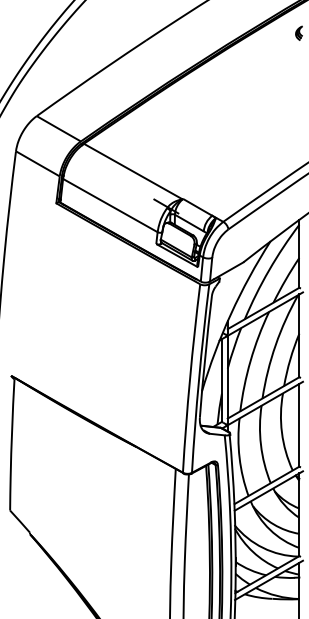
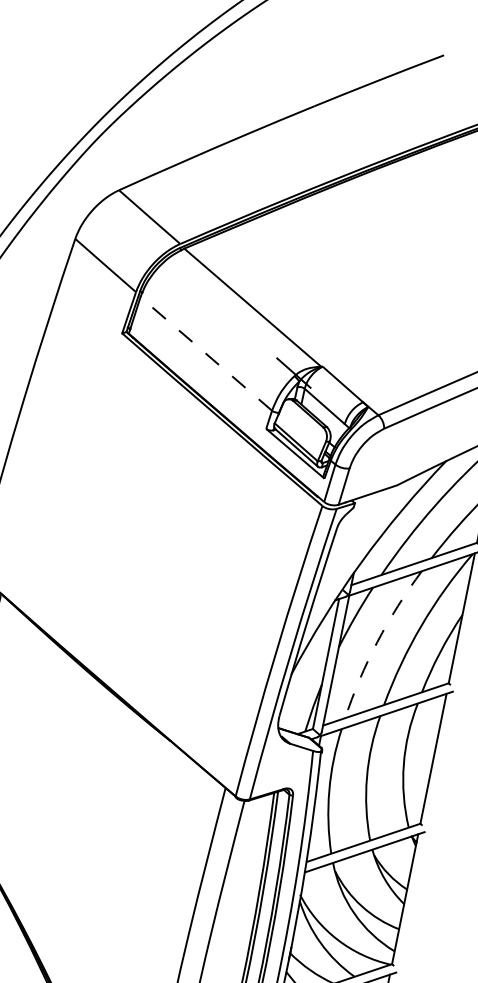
line: (109, 205) -> (204, 353), solid -> dashed
arc: (250, 360) -> (377, 641), solid -> dashed

